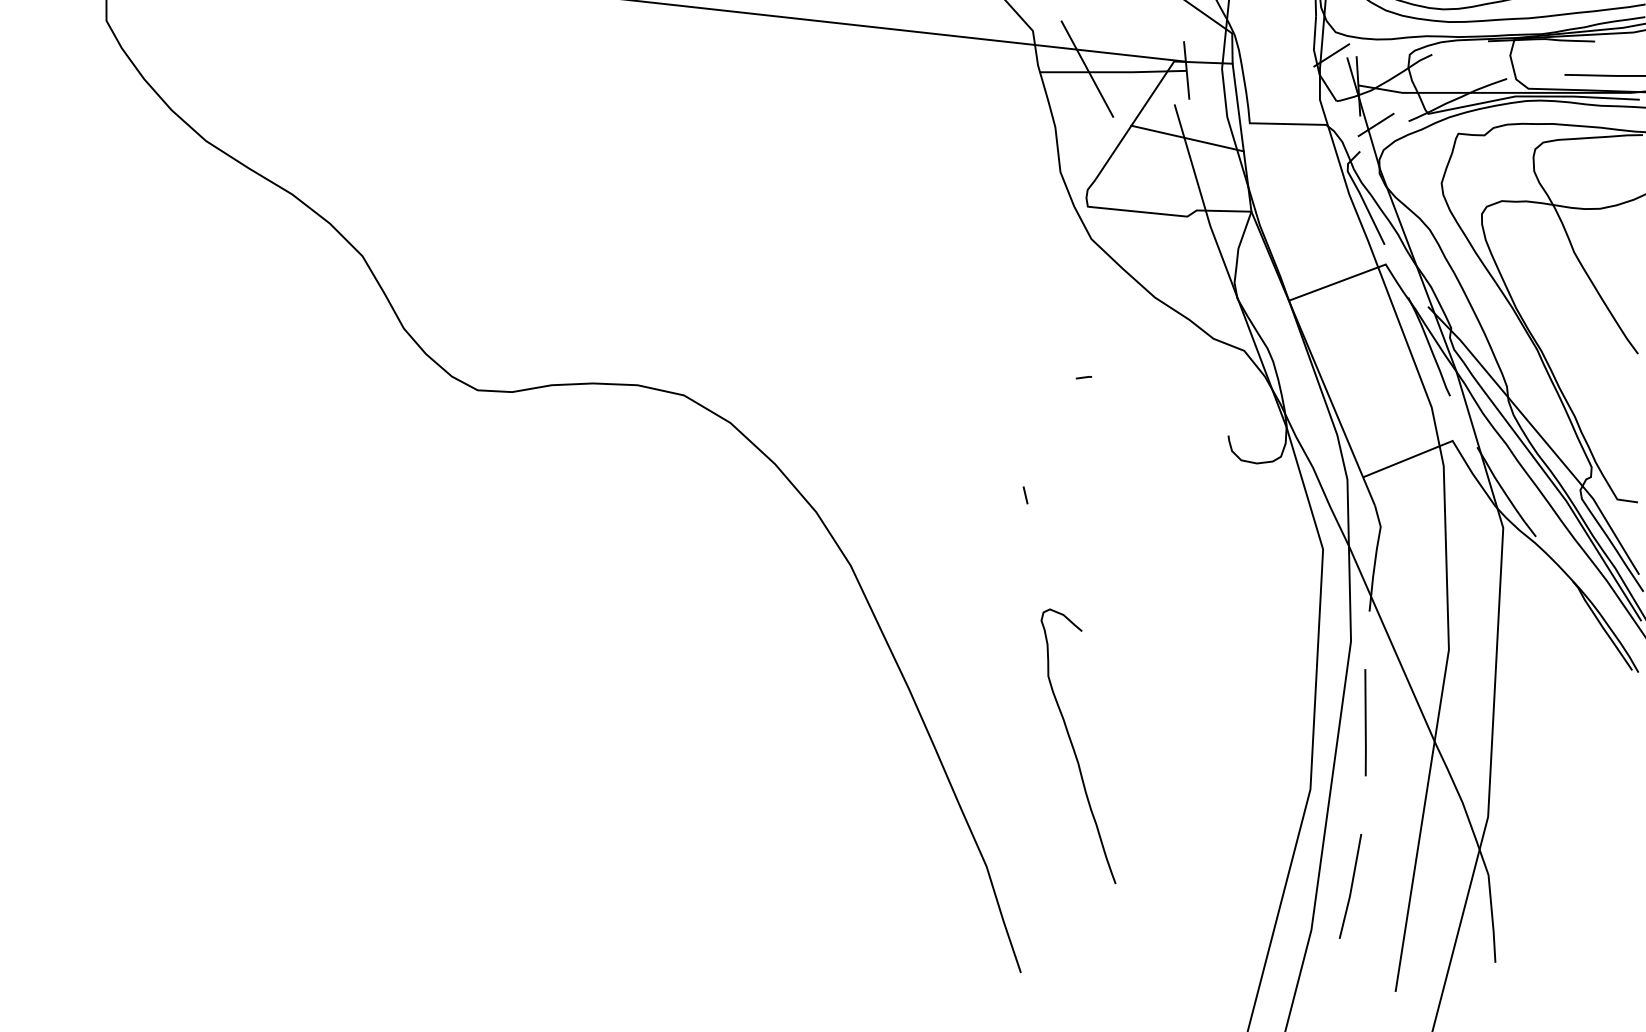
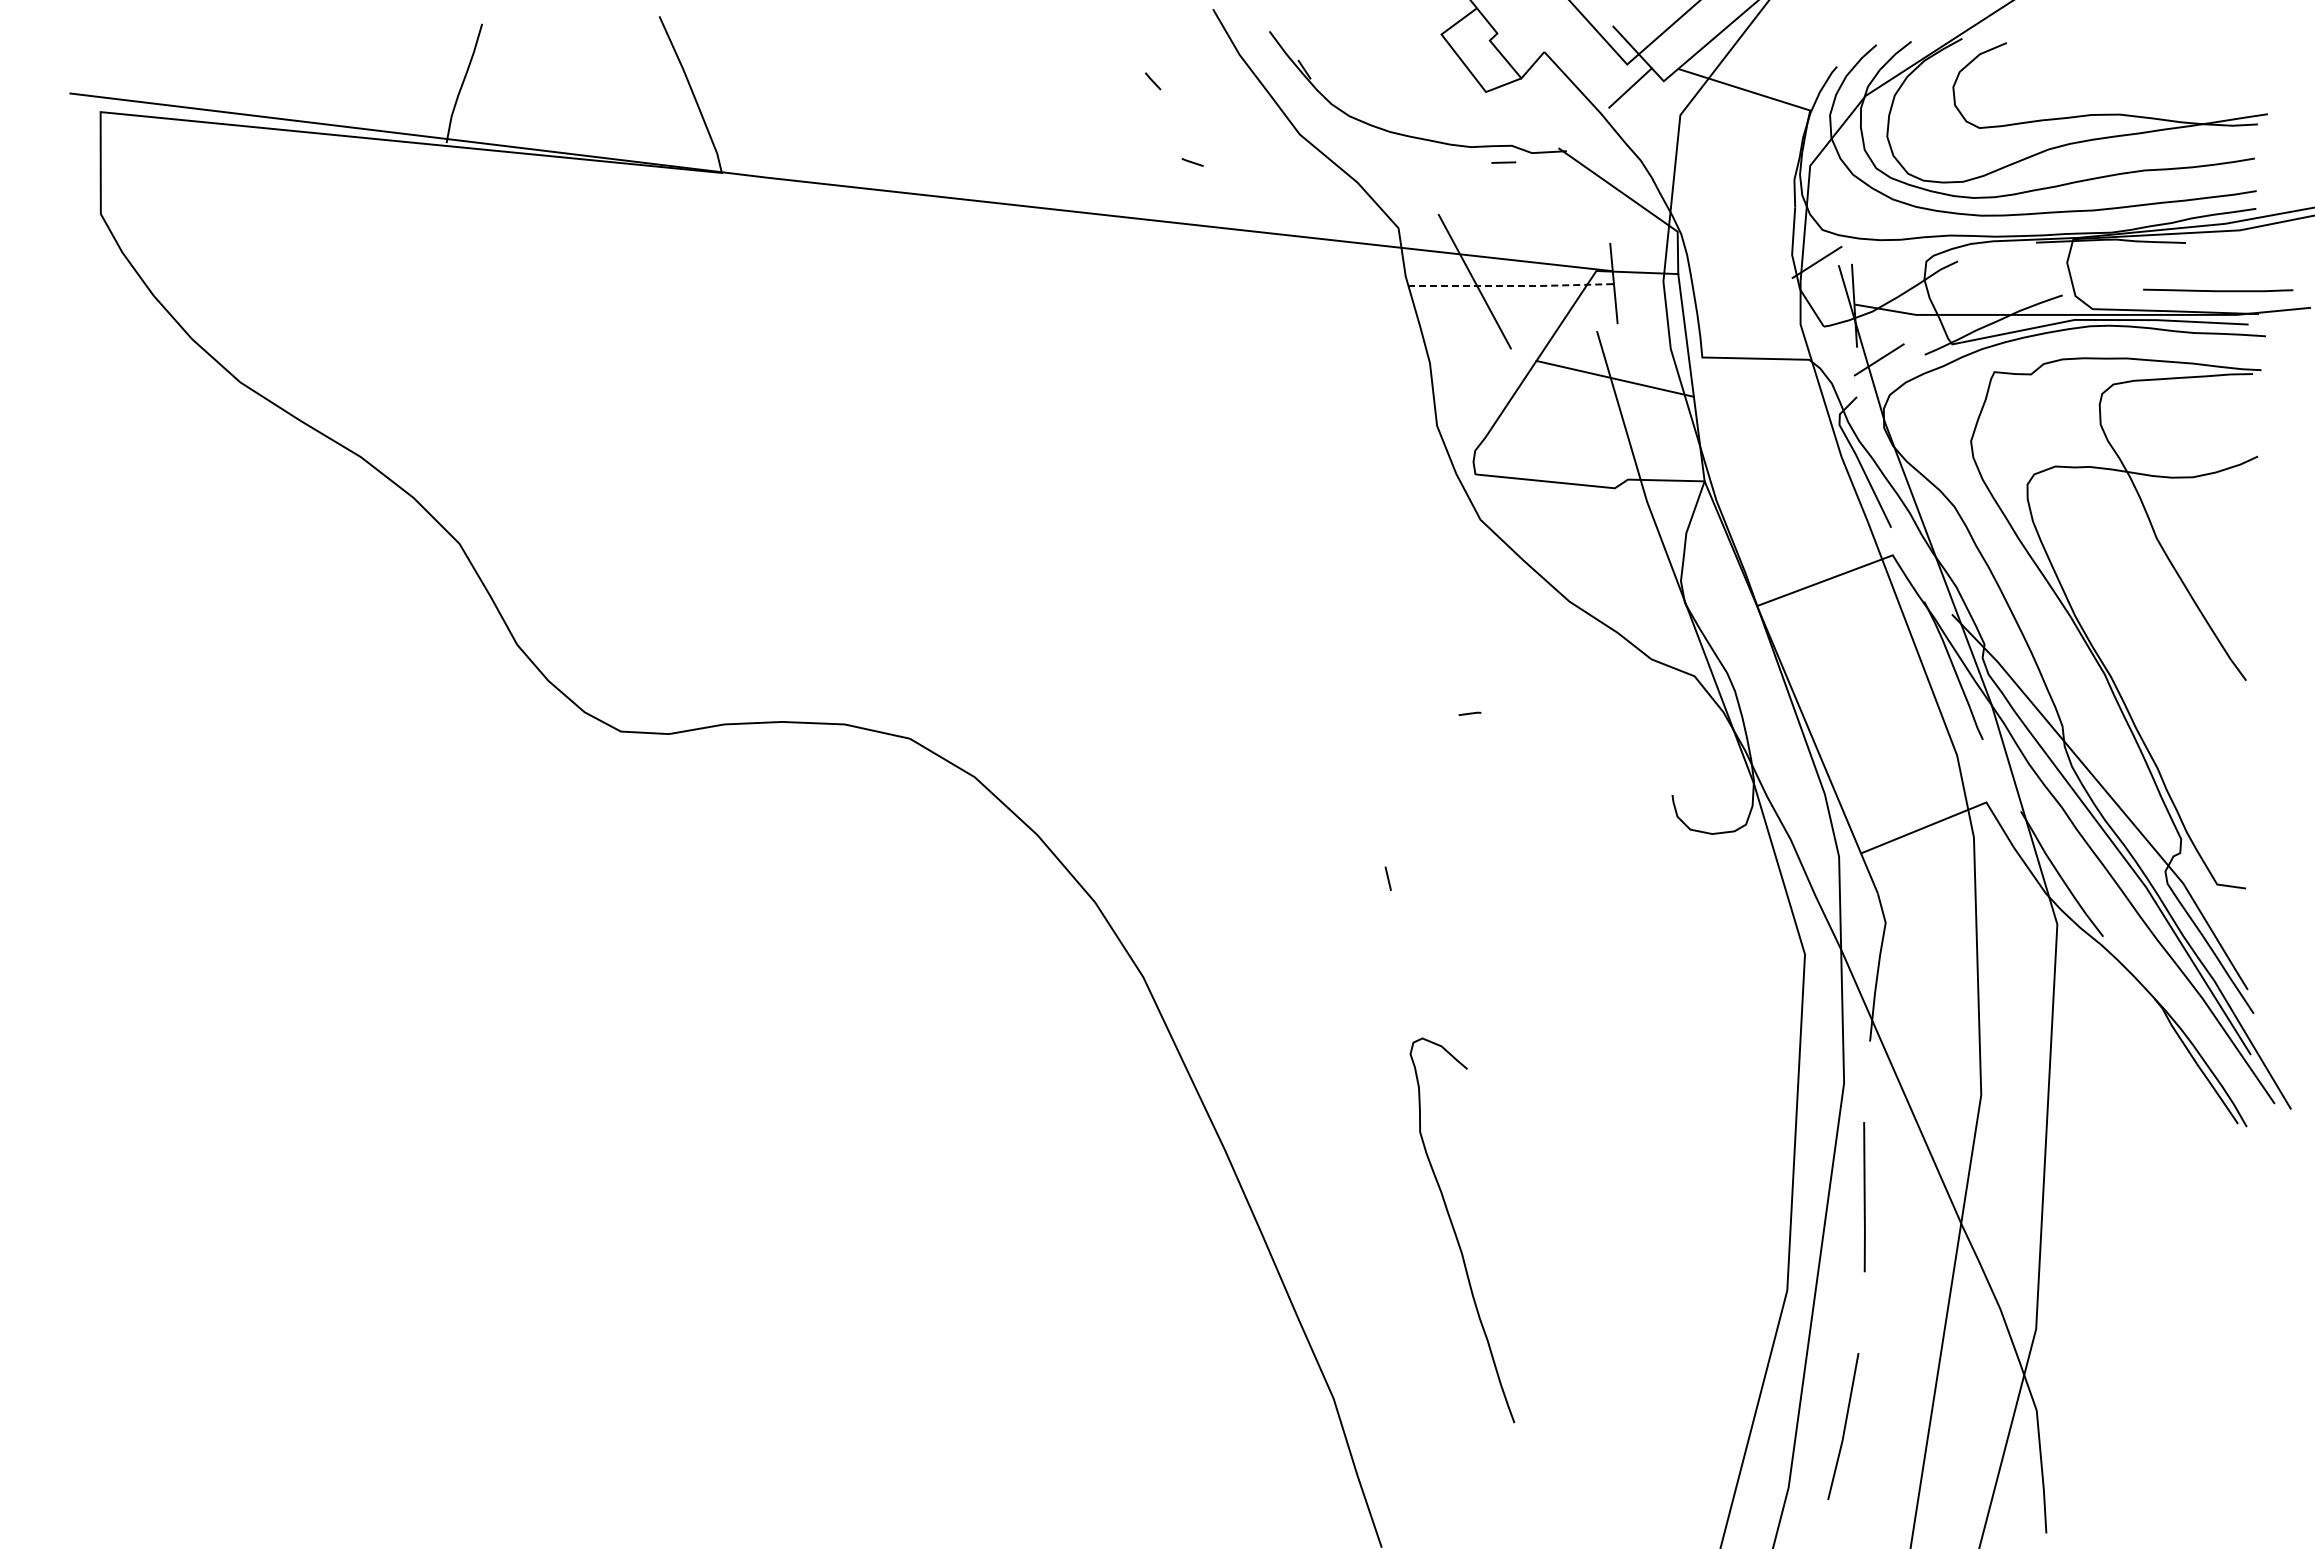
line: (1113, 72) -> (1511, 286), solid -> dashed

